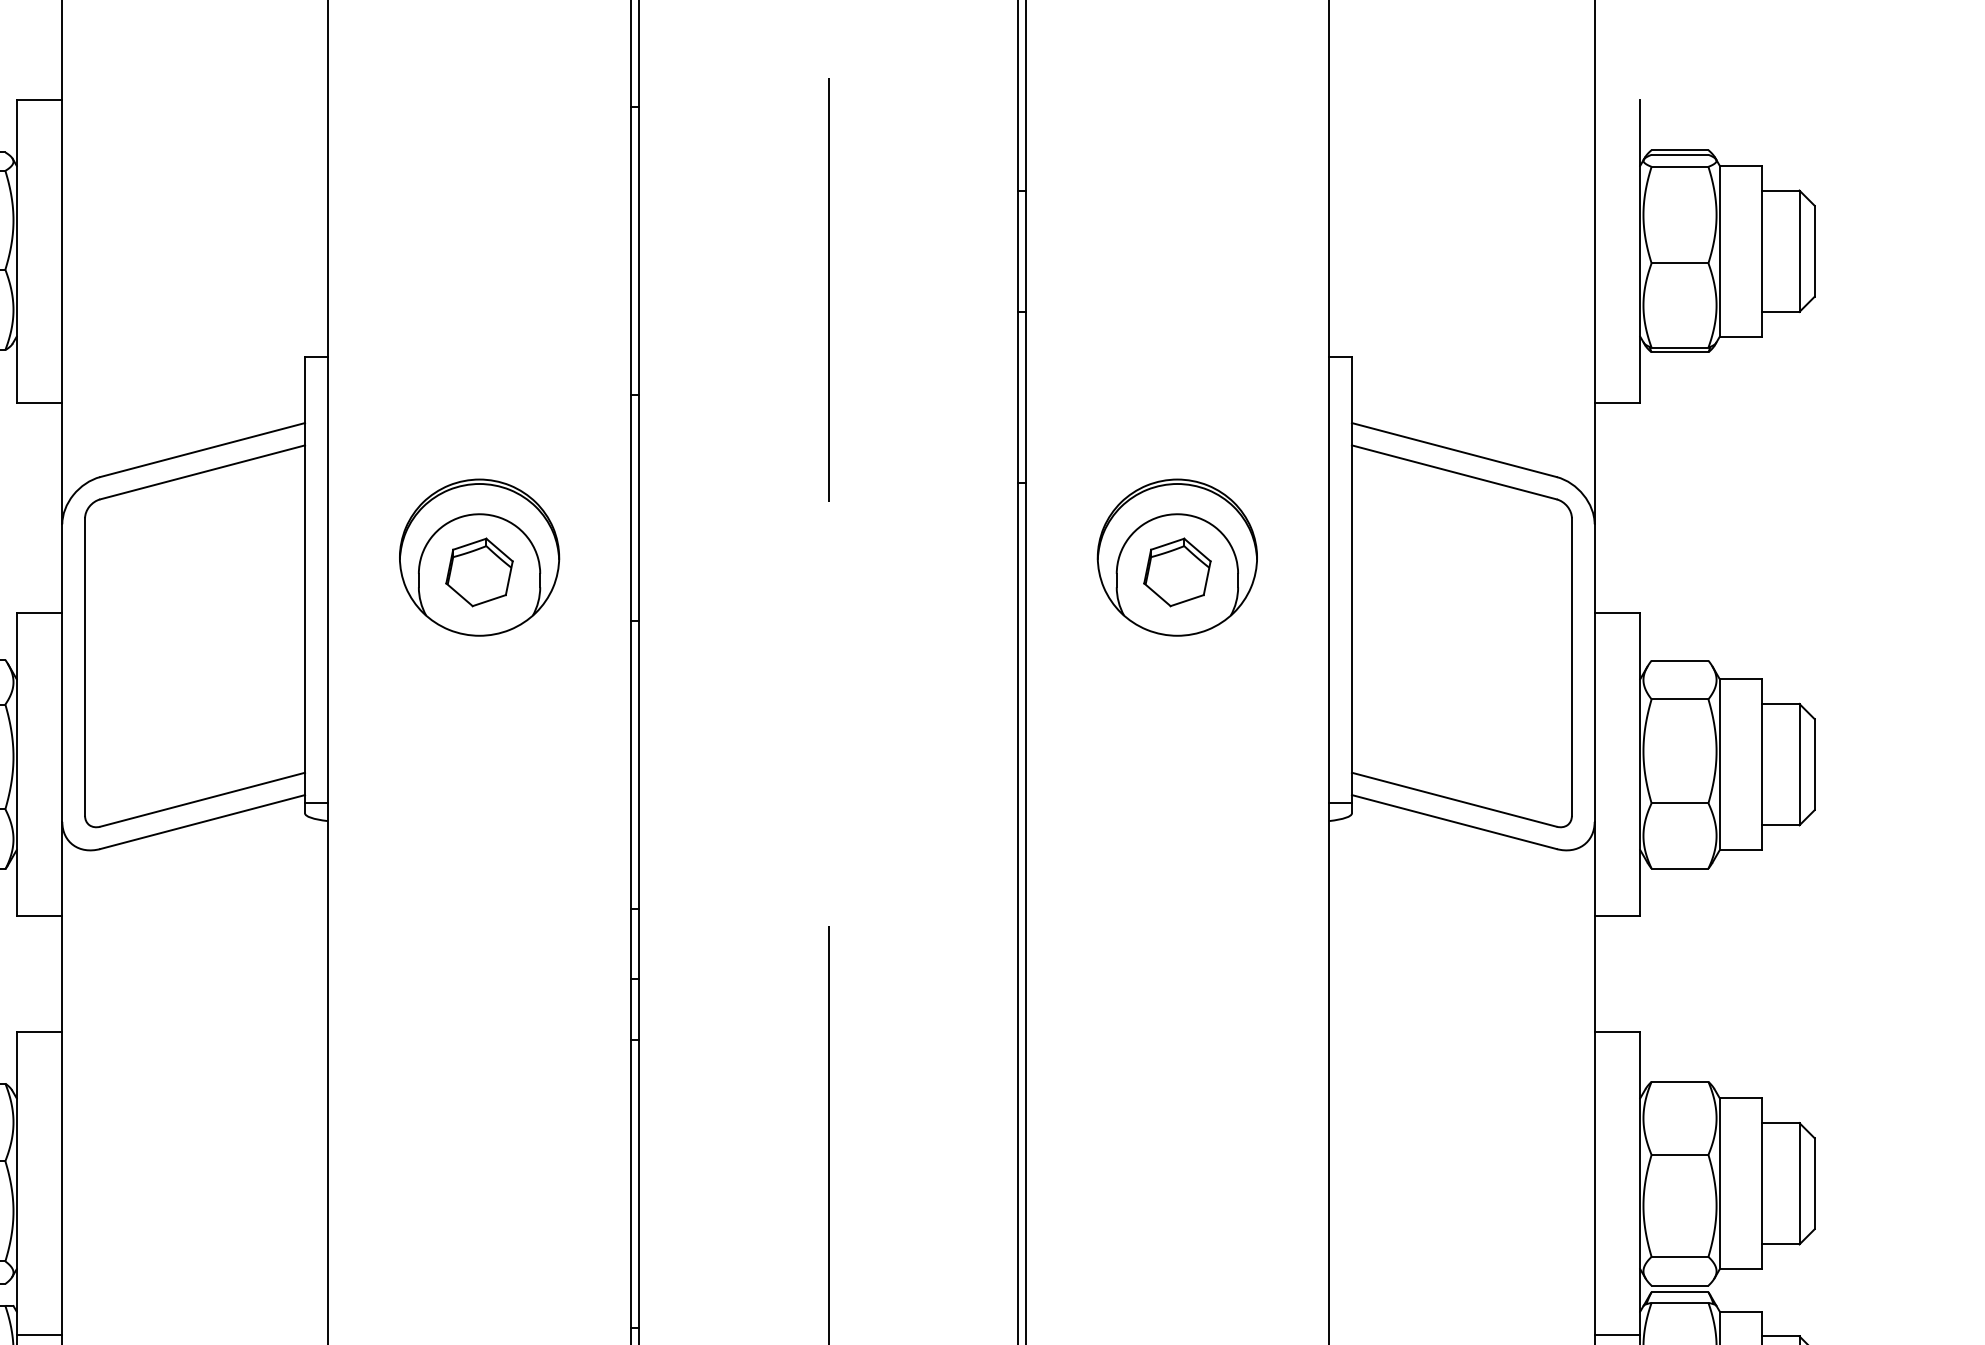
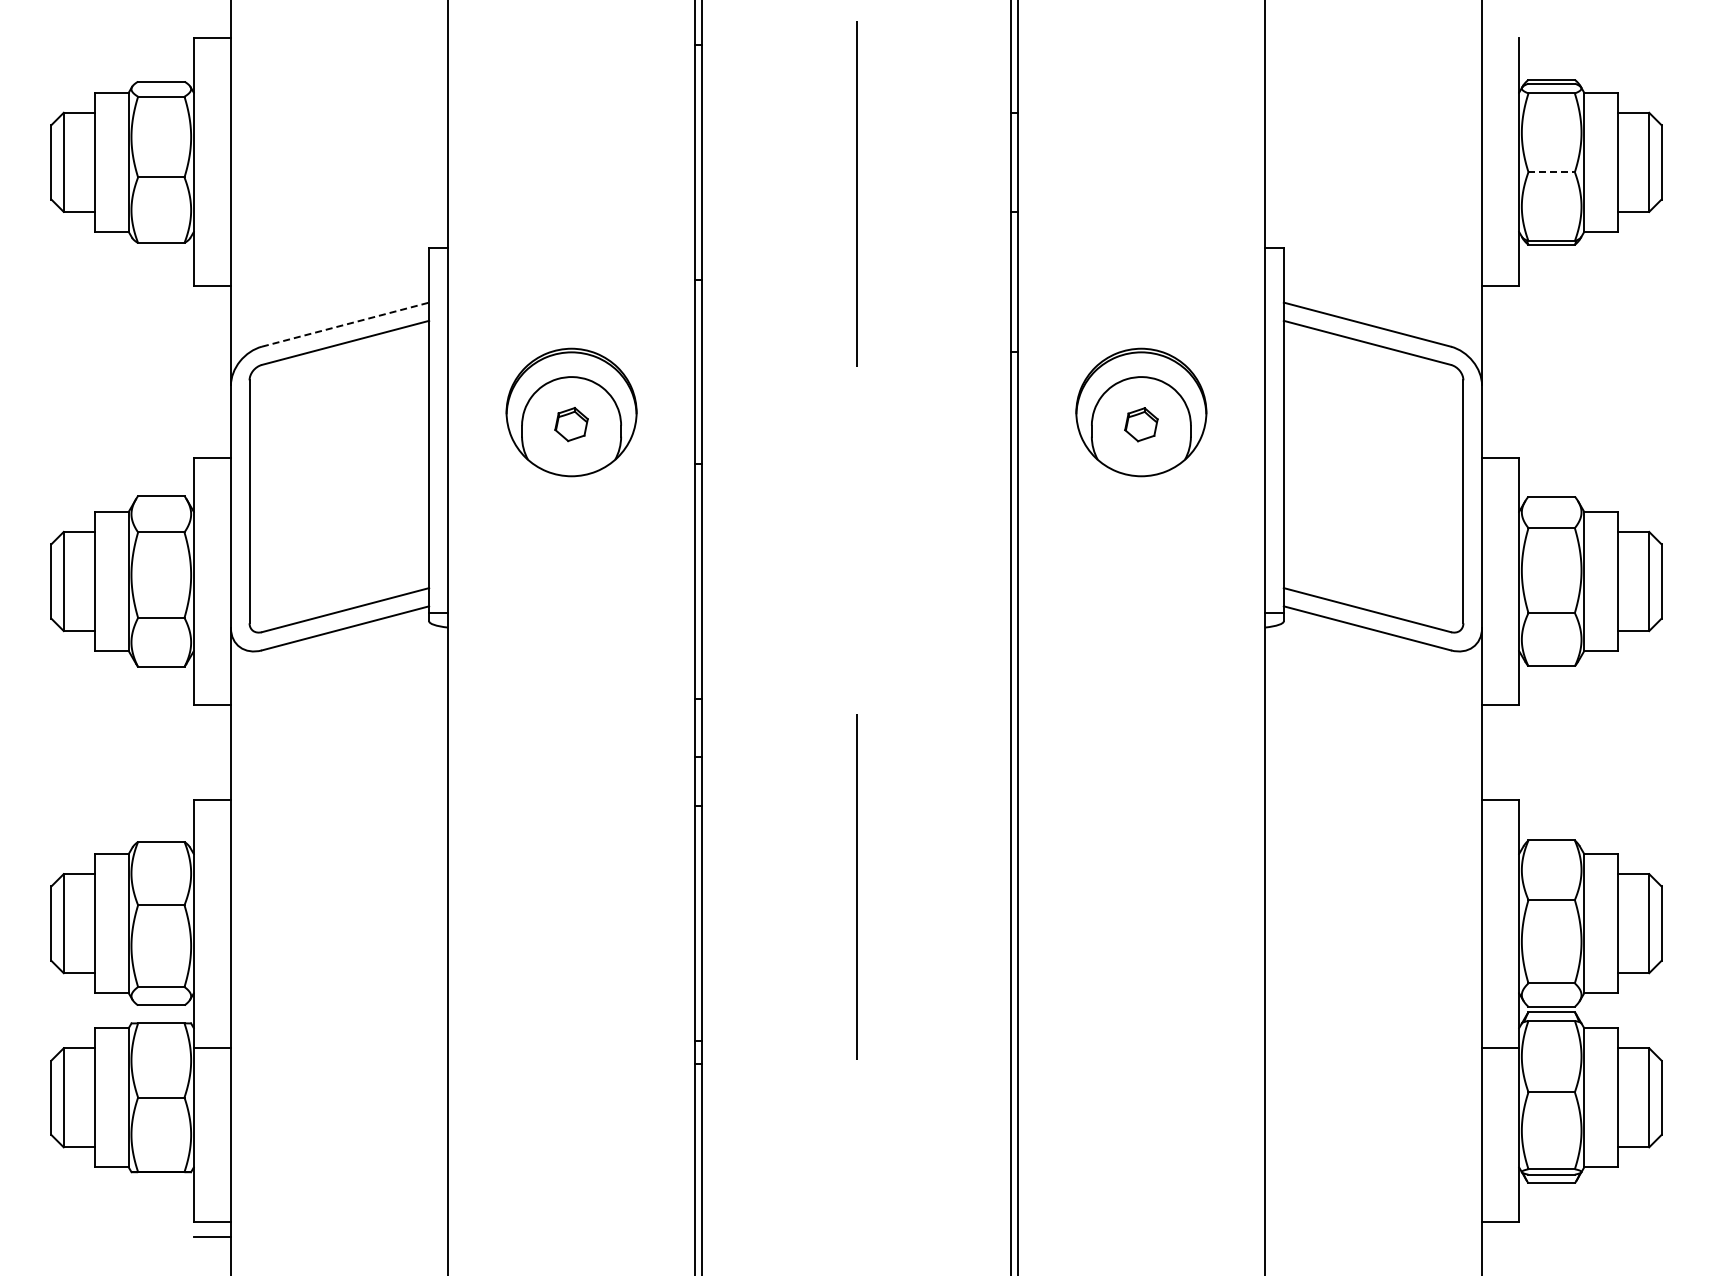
line: (1681, 263) -> (1552, 172), solid -> dashed
line: (203, 449) -> (346, 324), solid -> dashed
part: (479, 572) -> (571, 424), size x0.6
part: (1177, 572) -> (1141, 424), size x0.6

